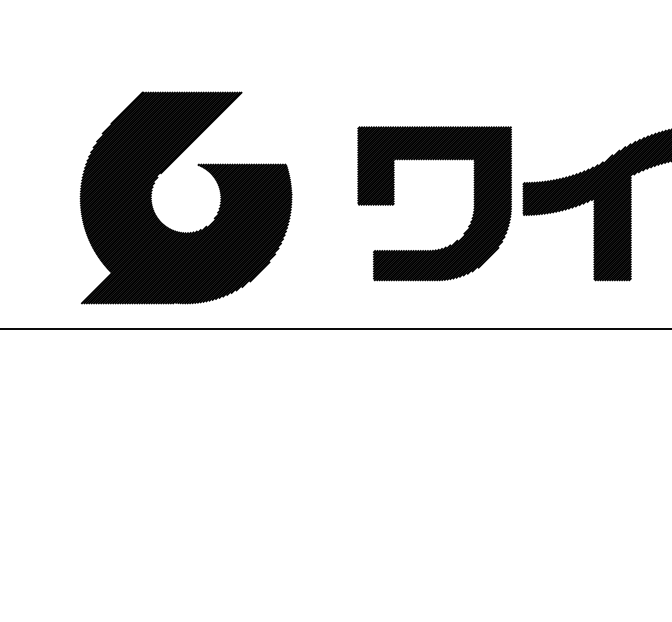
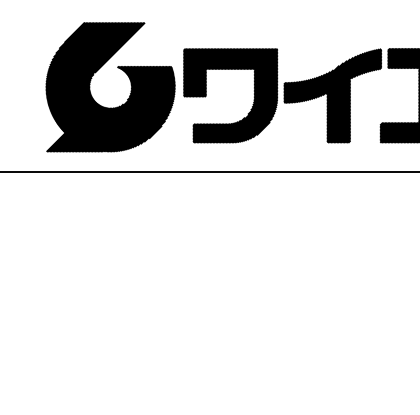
part: (161, 219) -> (95, 100), moved

